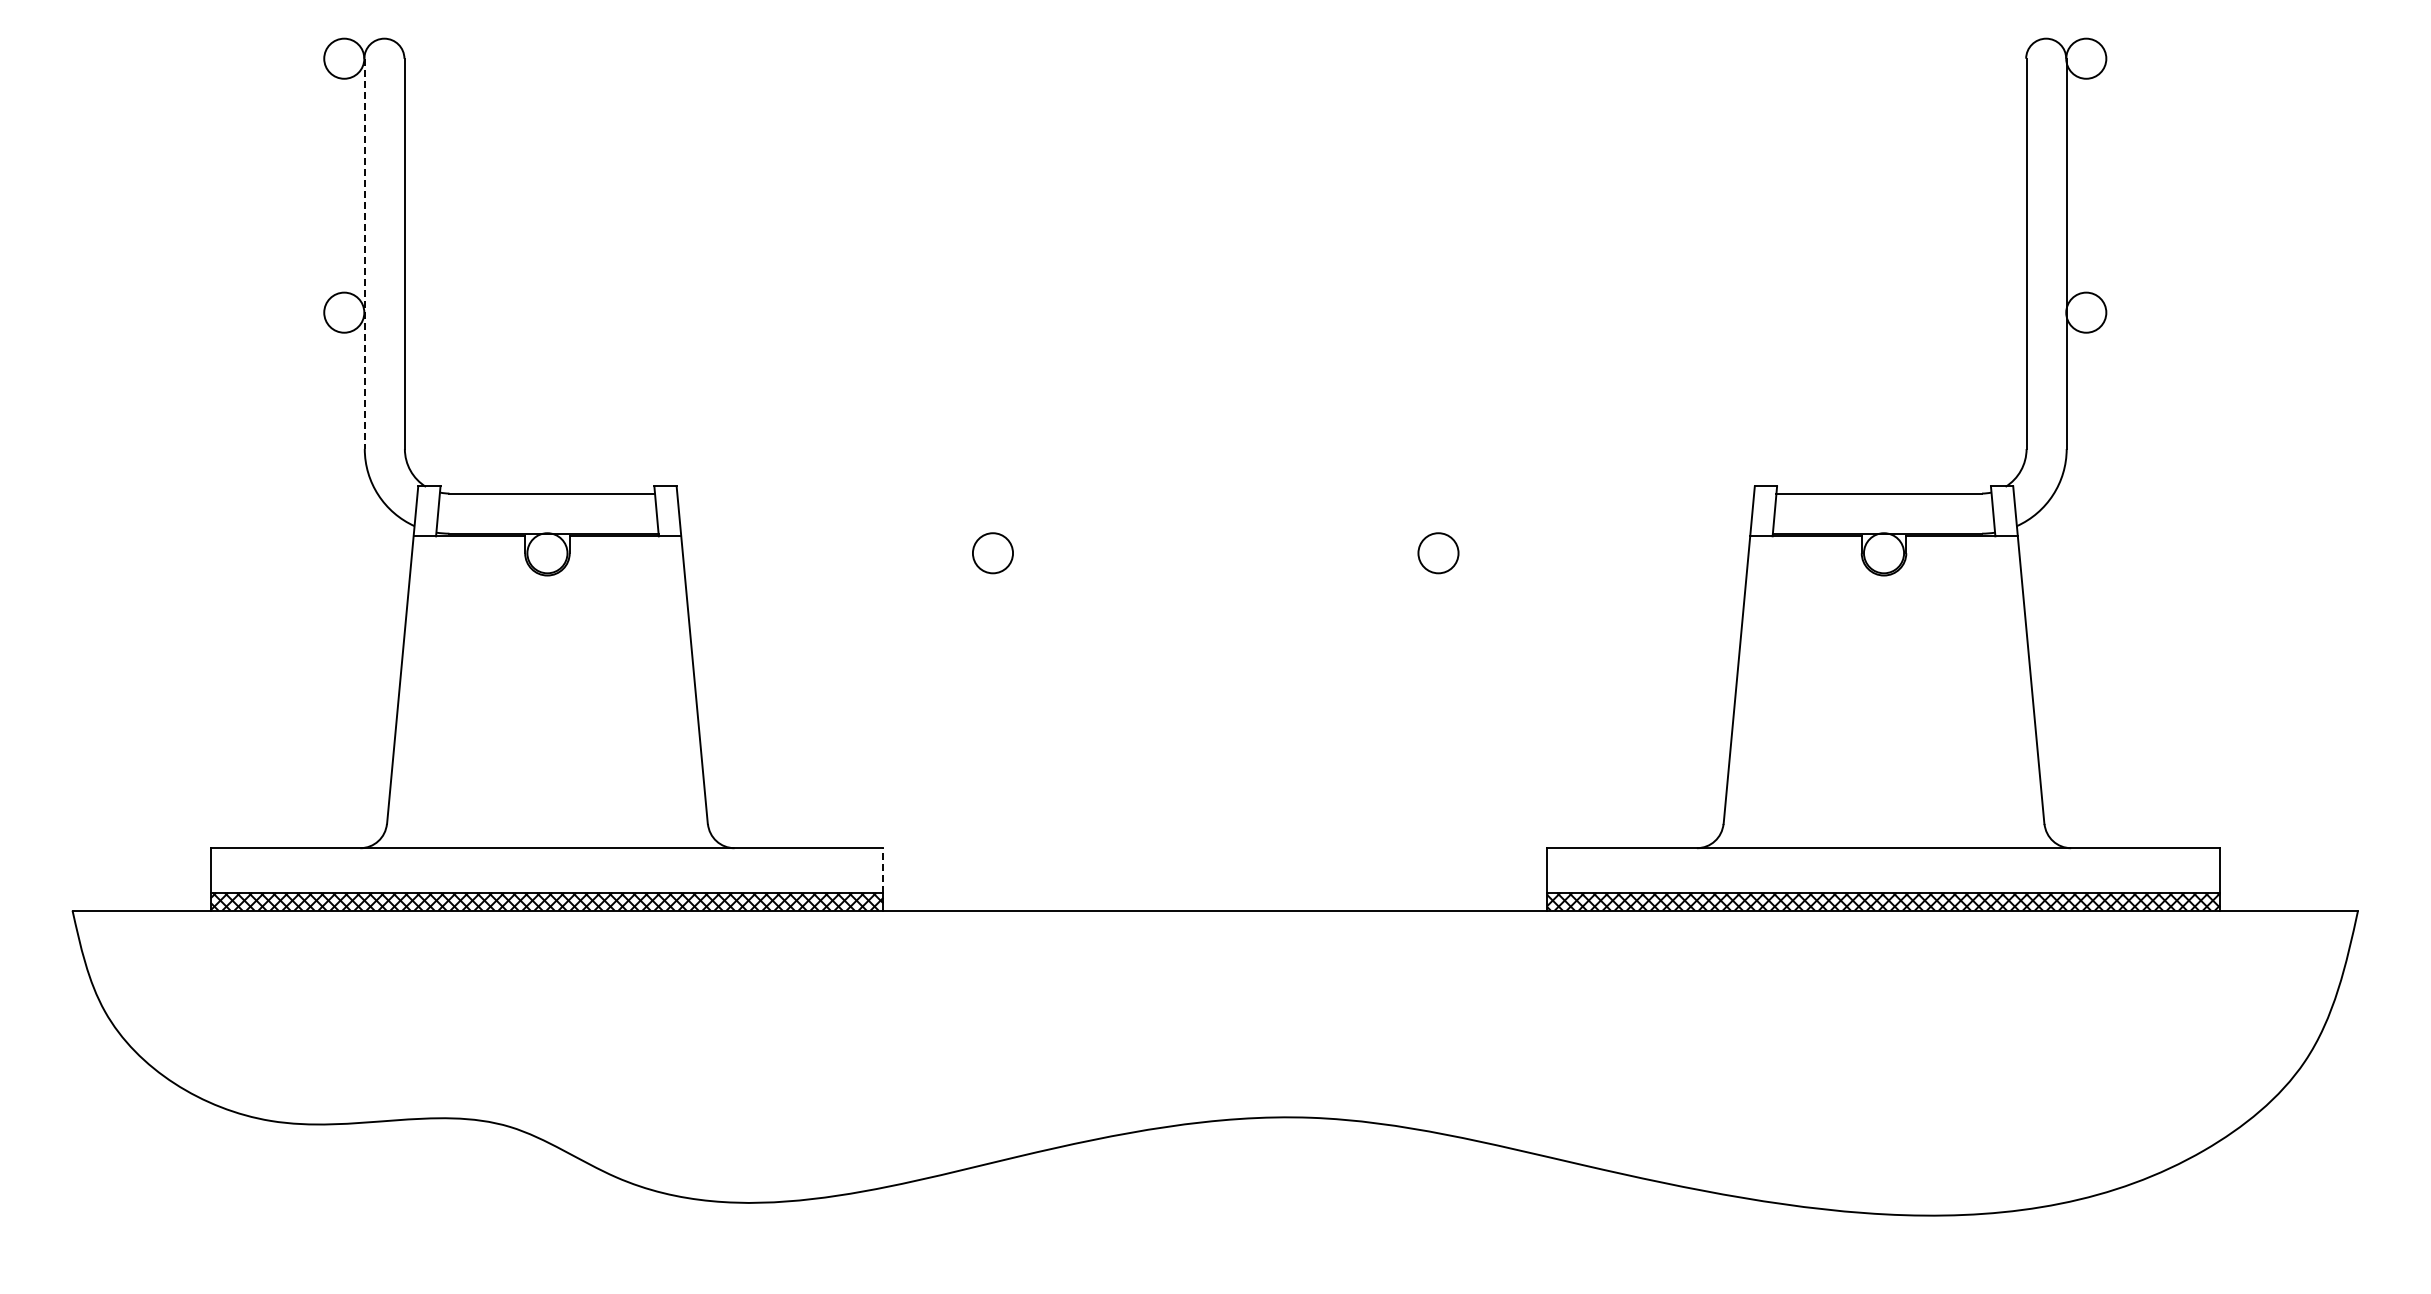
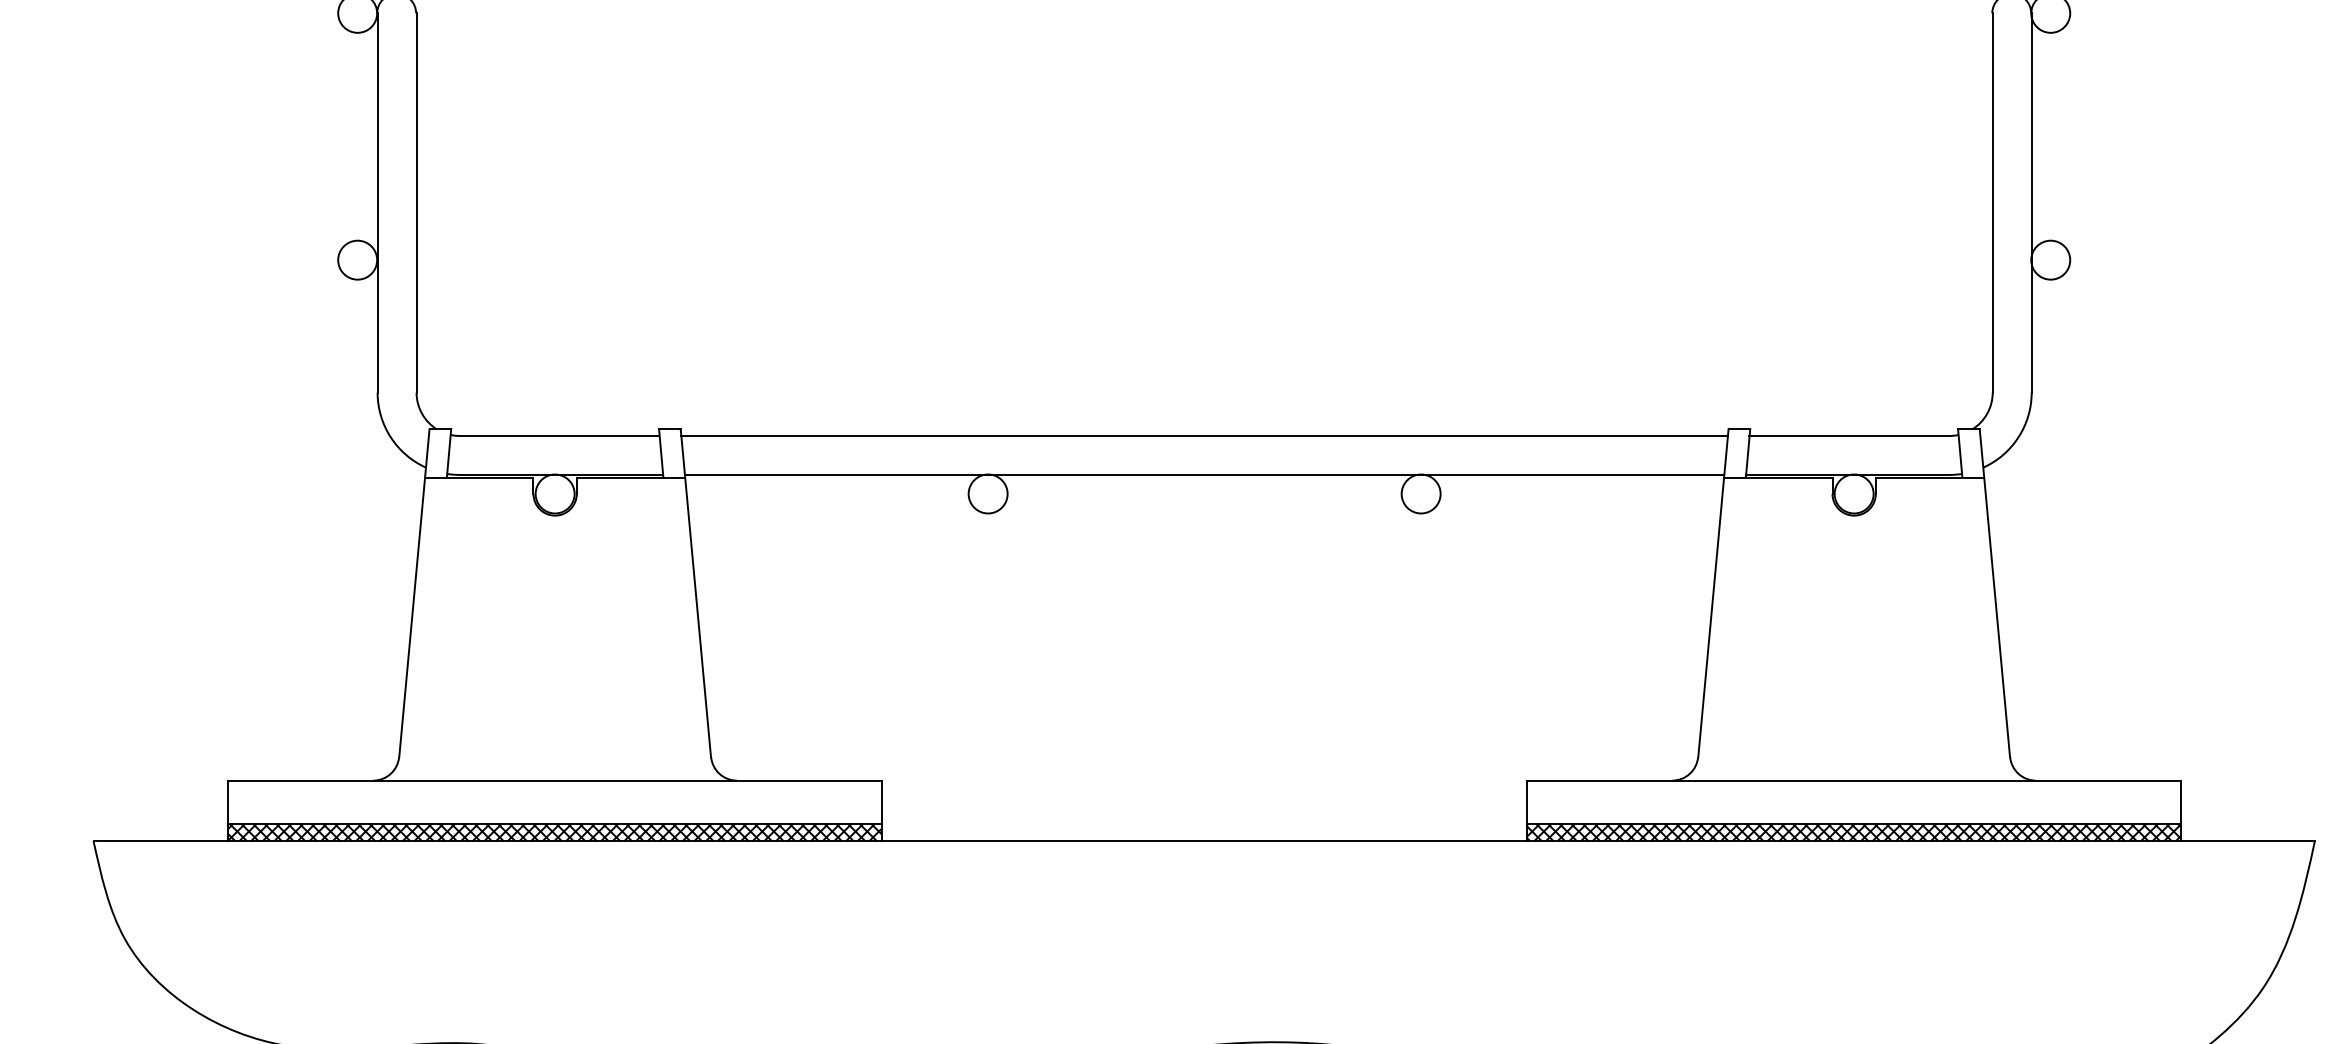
line: (364, 254) -> (377, 203), dashed -> solid
line: (1214, 493) -> (1203, 435), added
line: (1215, 533) -> (1204, 474), added
line: (883, 869) -> (881, 801), dashed -> solid

